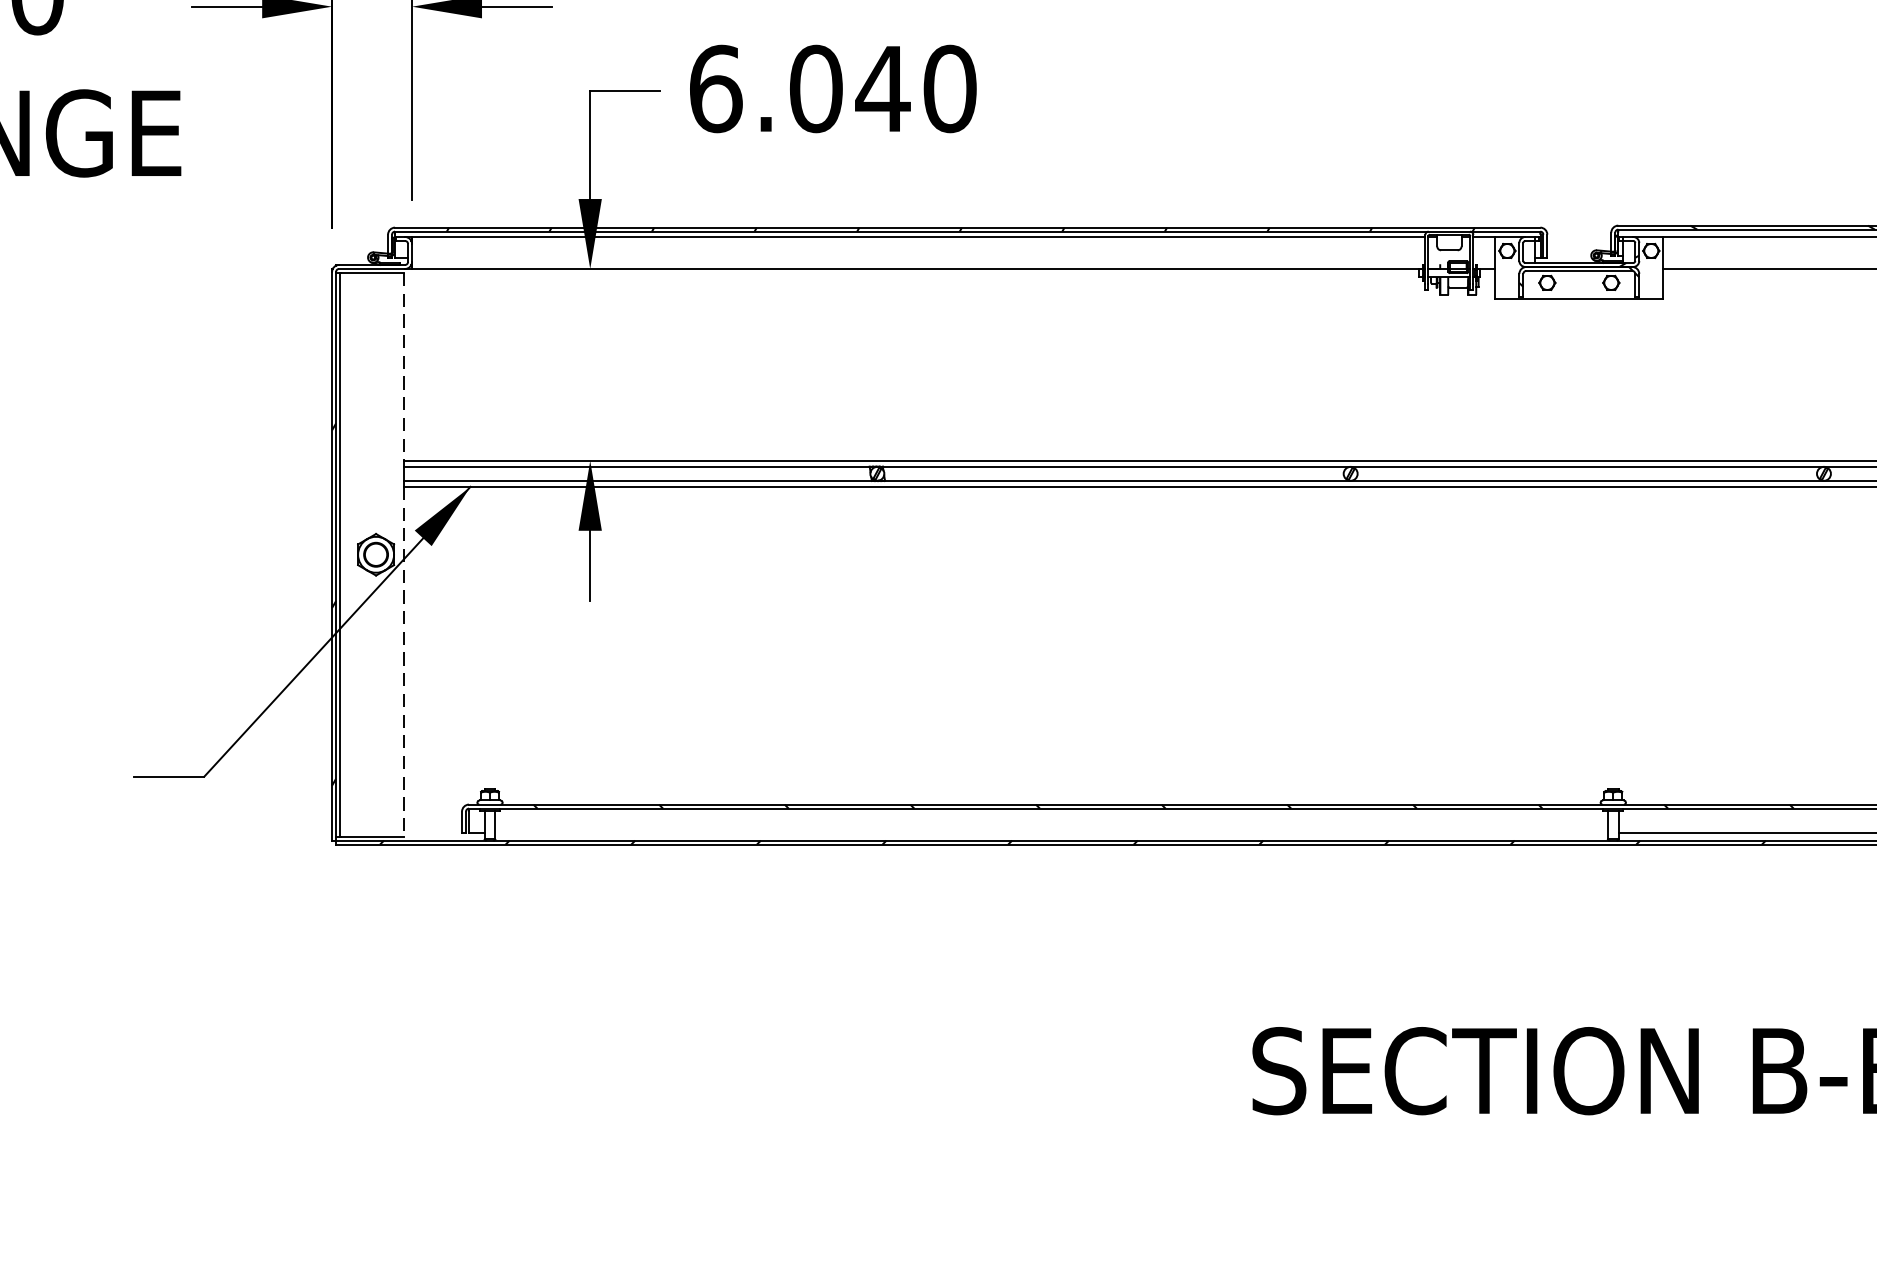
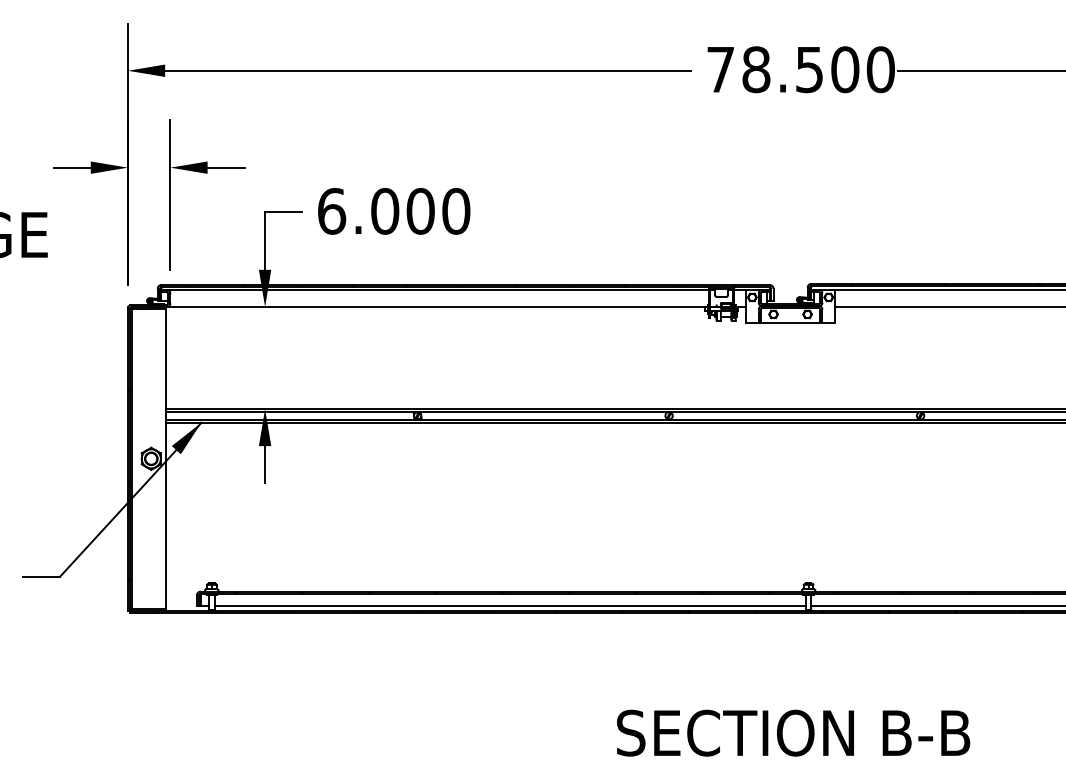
text: (882, 89) -> (420, 211), 6.040 -> 6.000
line: (404, 367) -> (166, 359), dashed -> solid
line: (404, 661) -> (166, 515), dashed -> solid
line: (1050, 832) -> (509, 606), added

